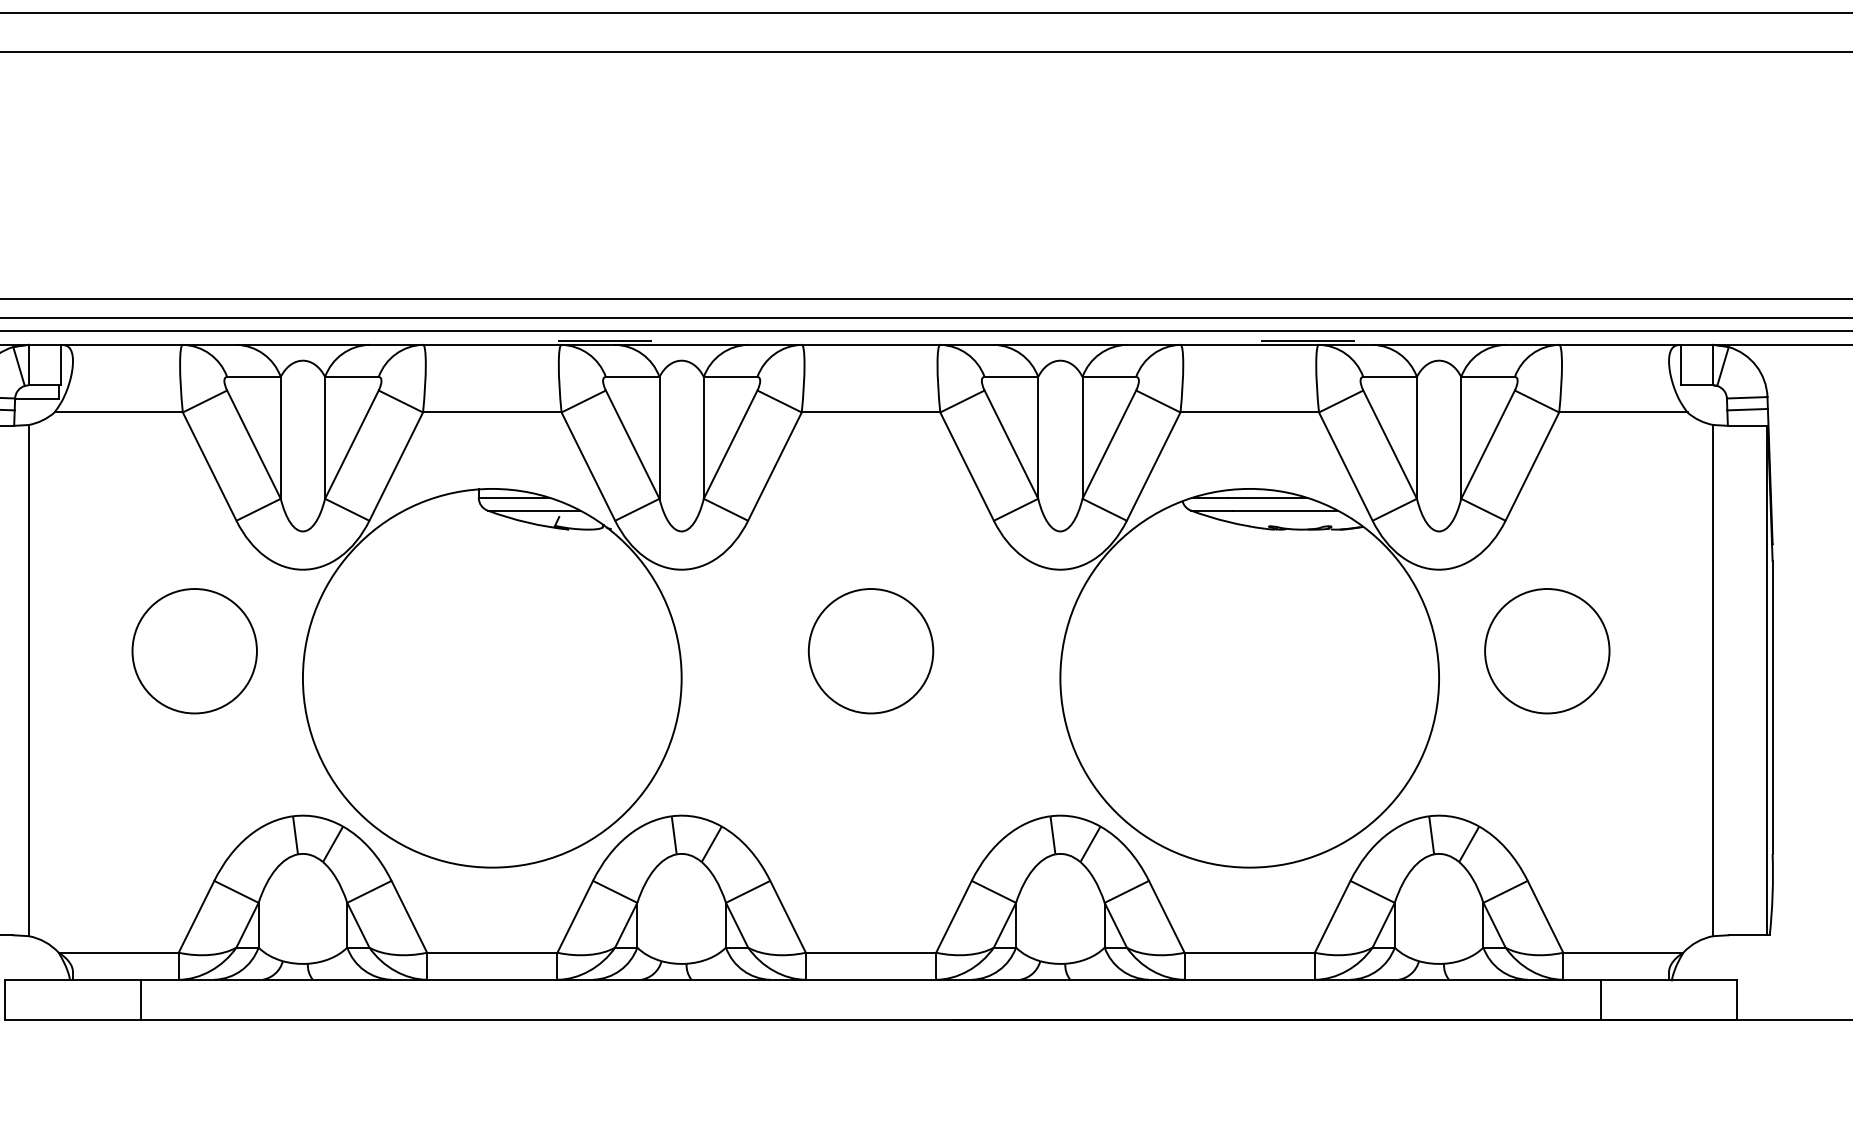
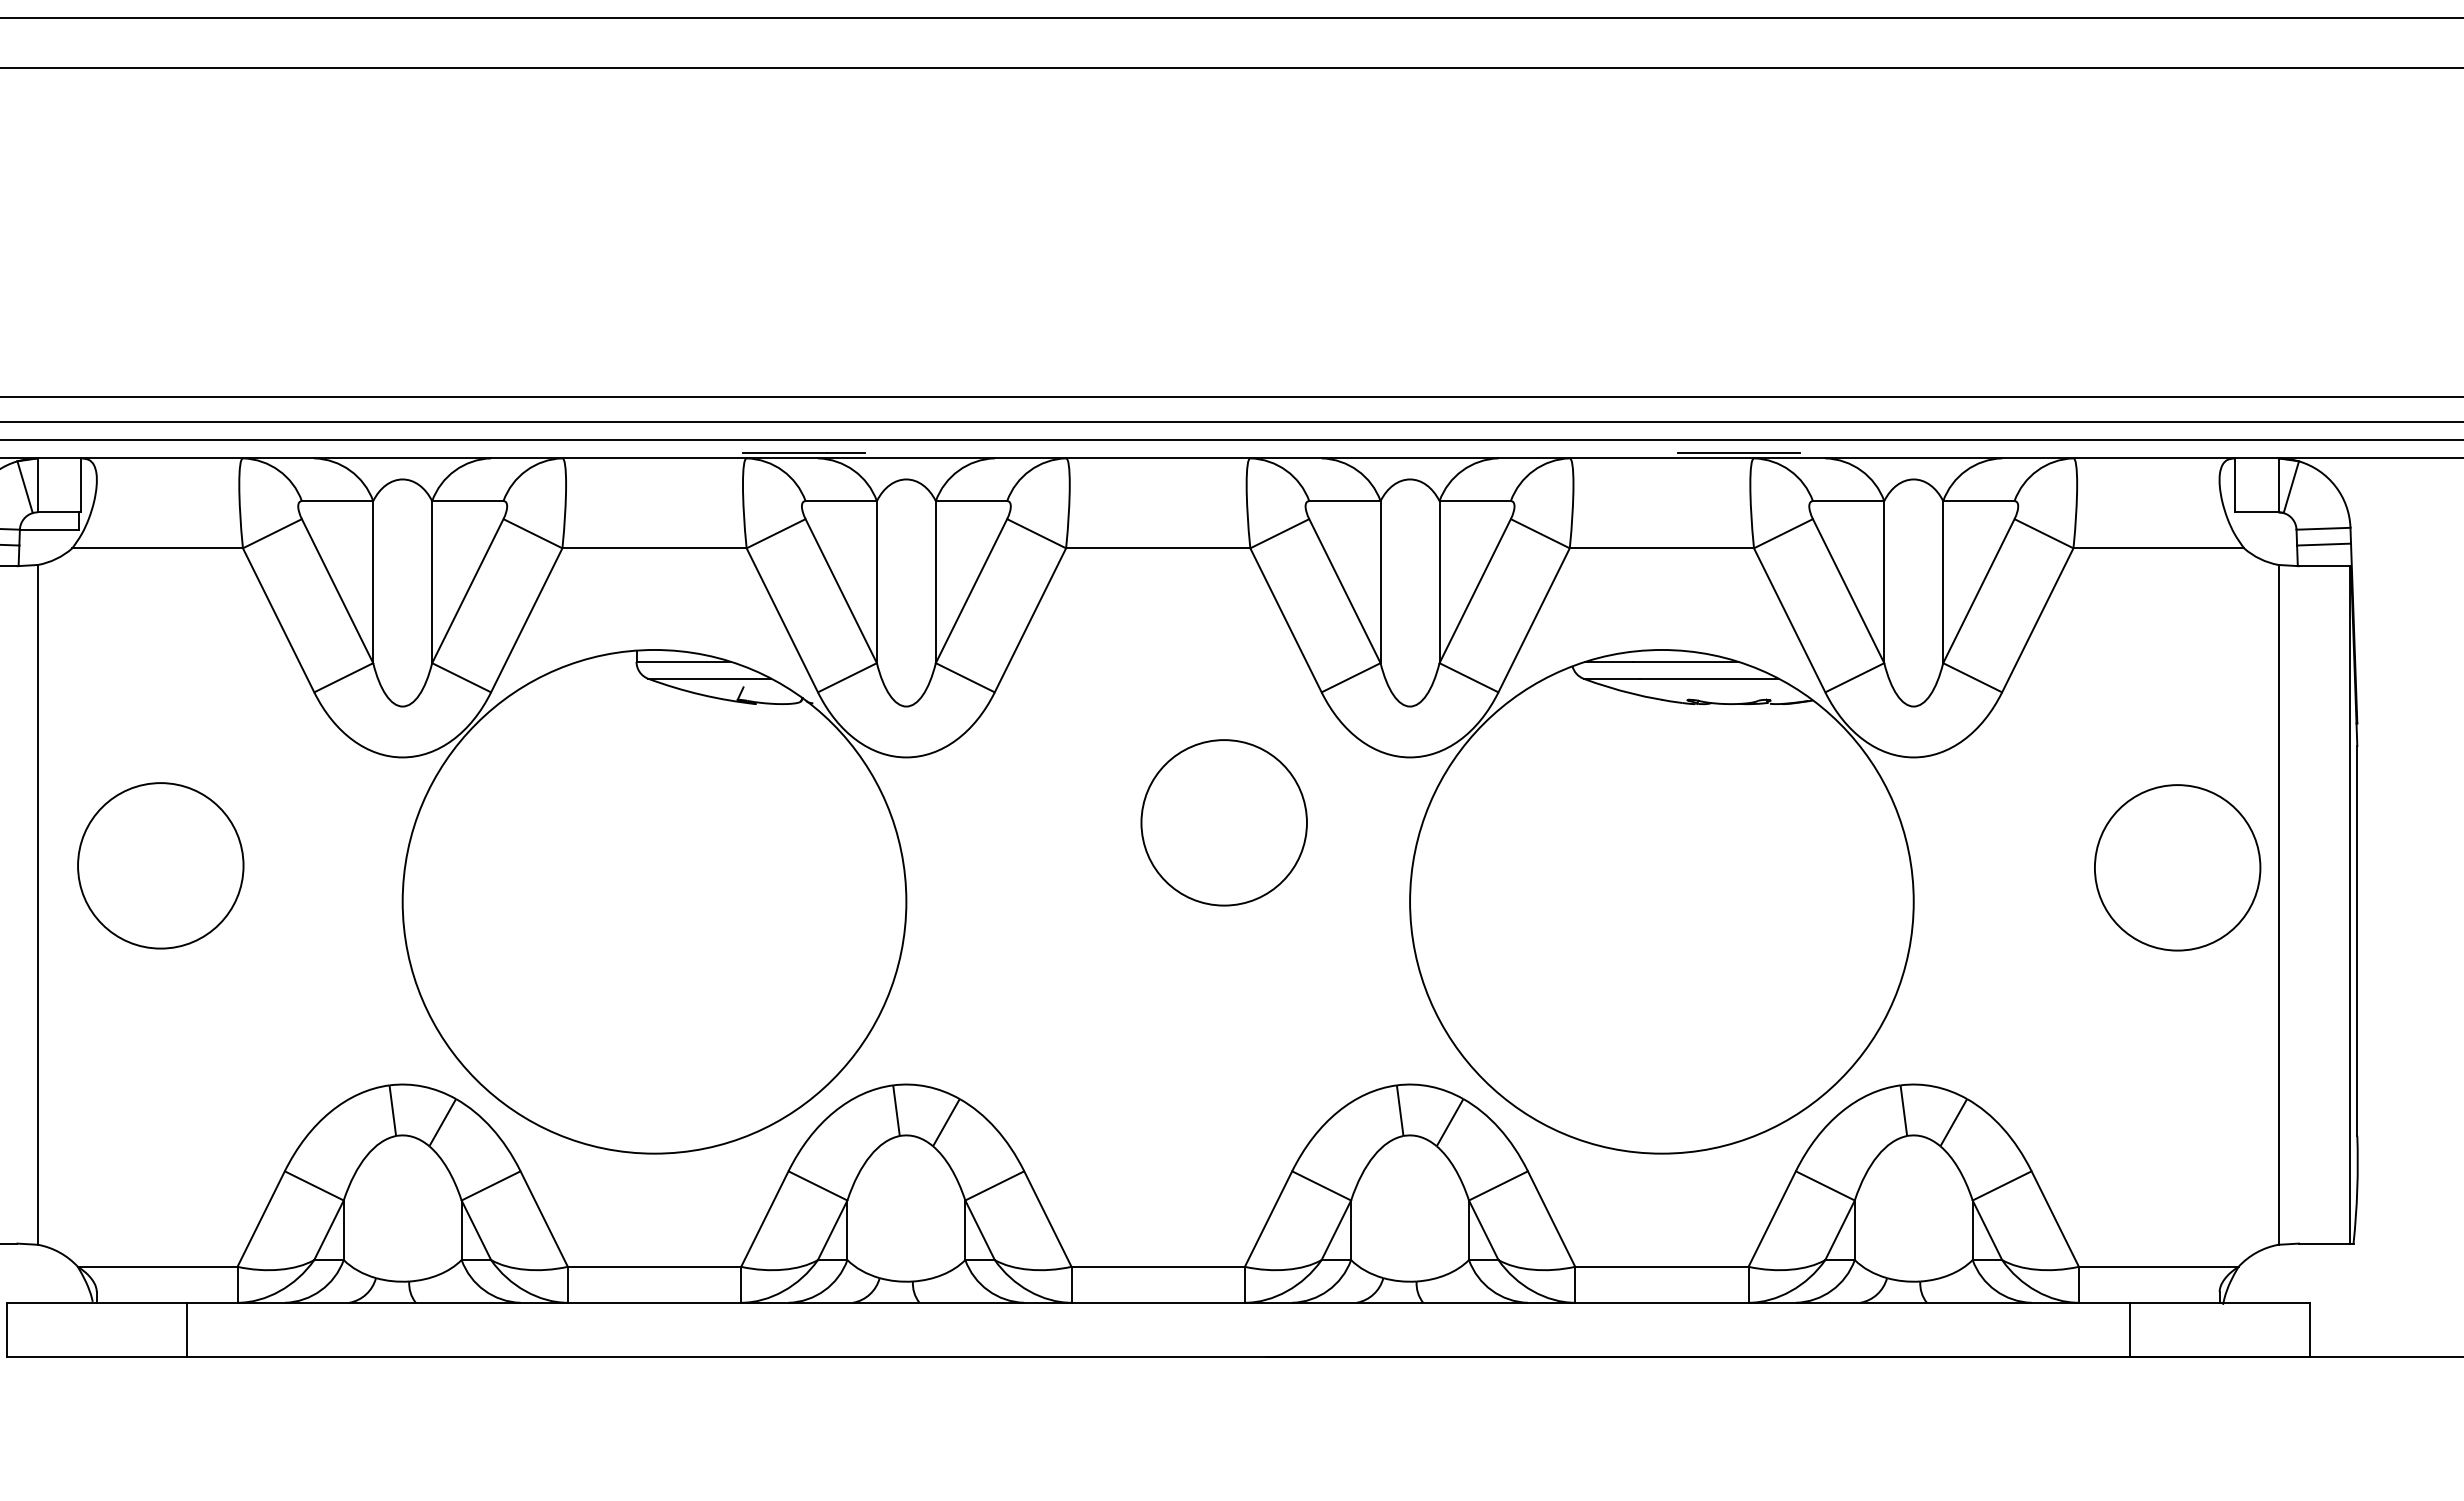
circle: (194, 650) -> (160, 865), moved
circle: (870, 650) -> (1223, 822), moved
circle: (1547, 650) -> (2177, 867), moved

